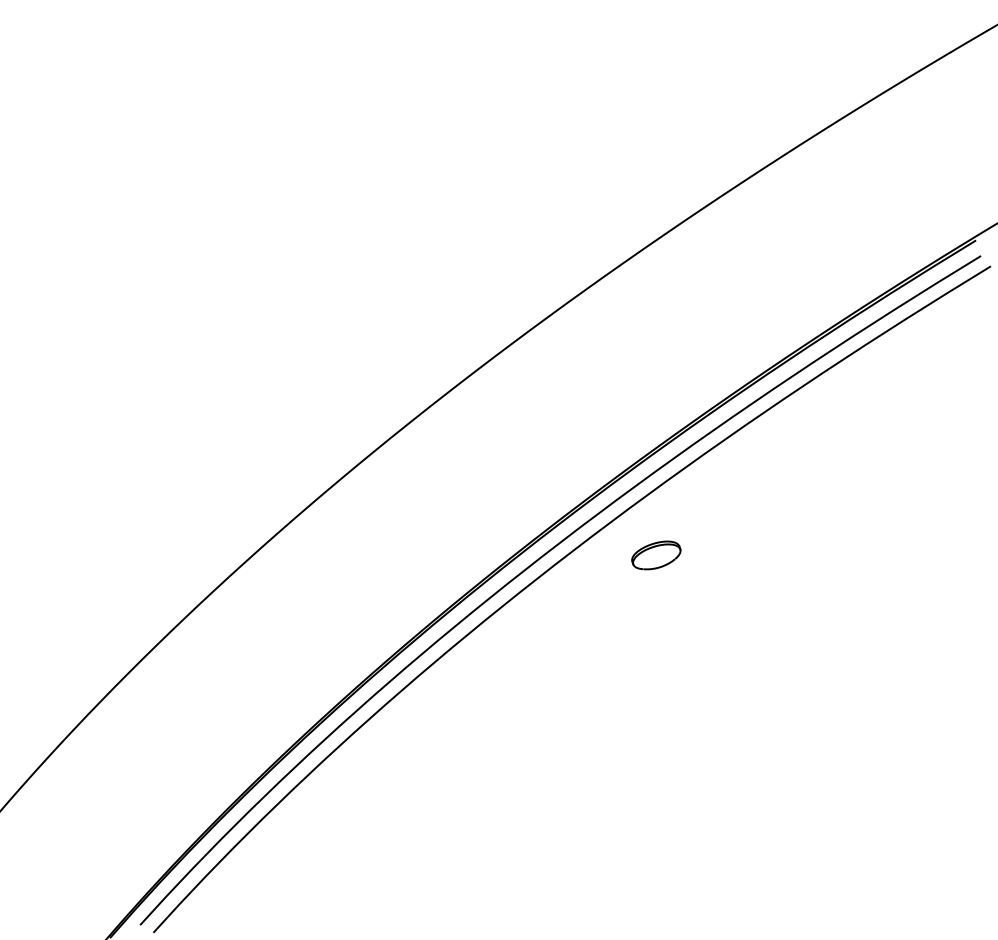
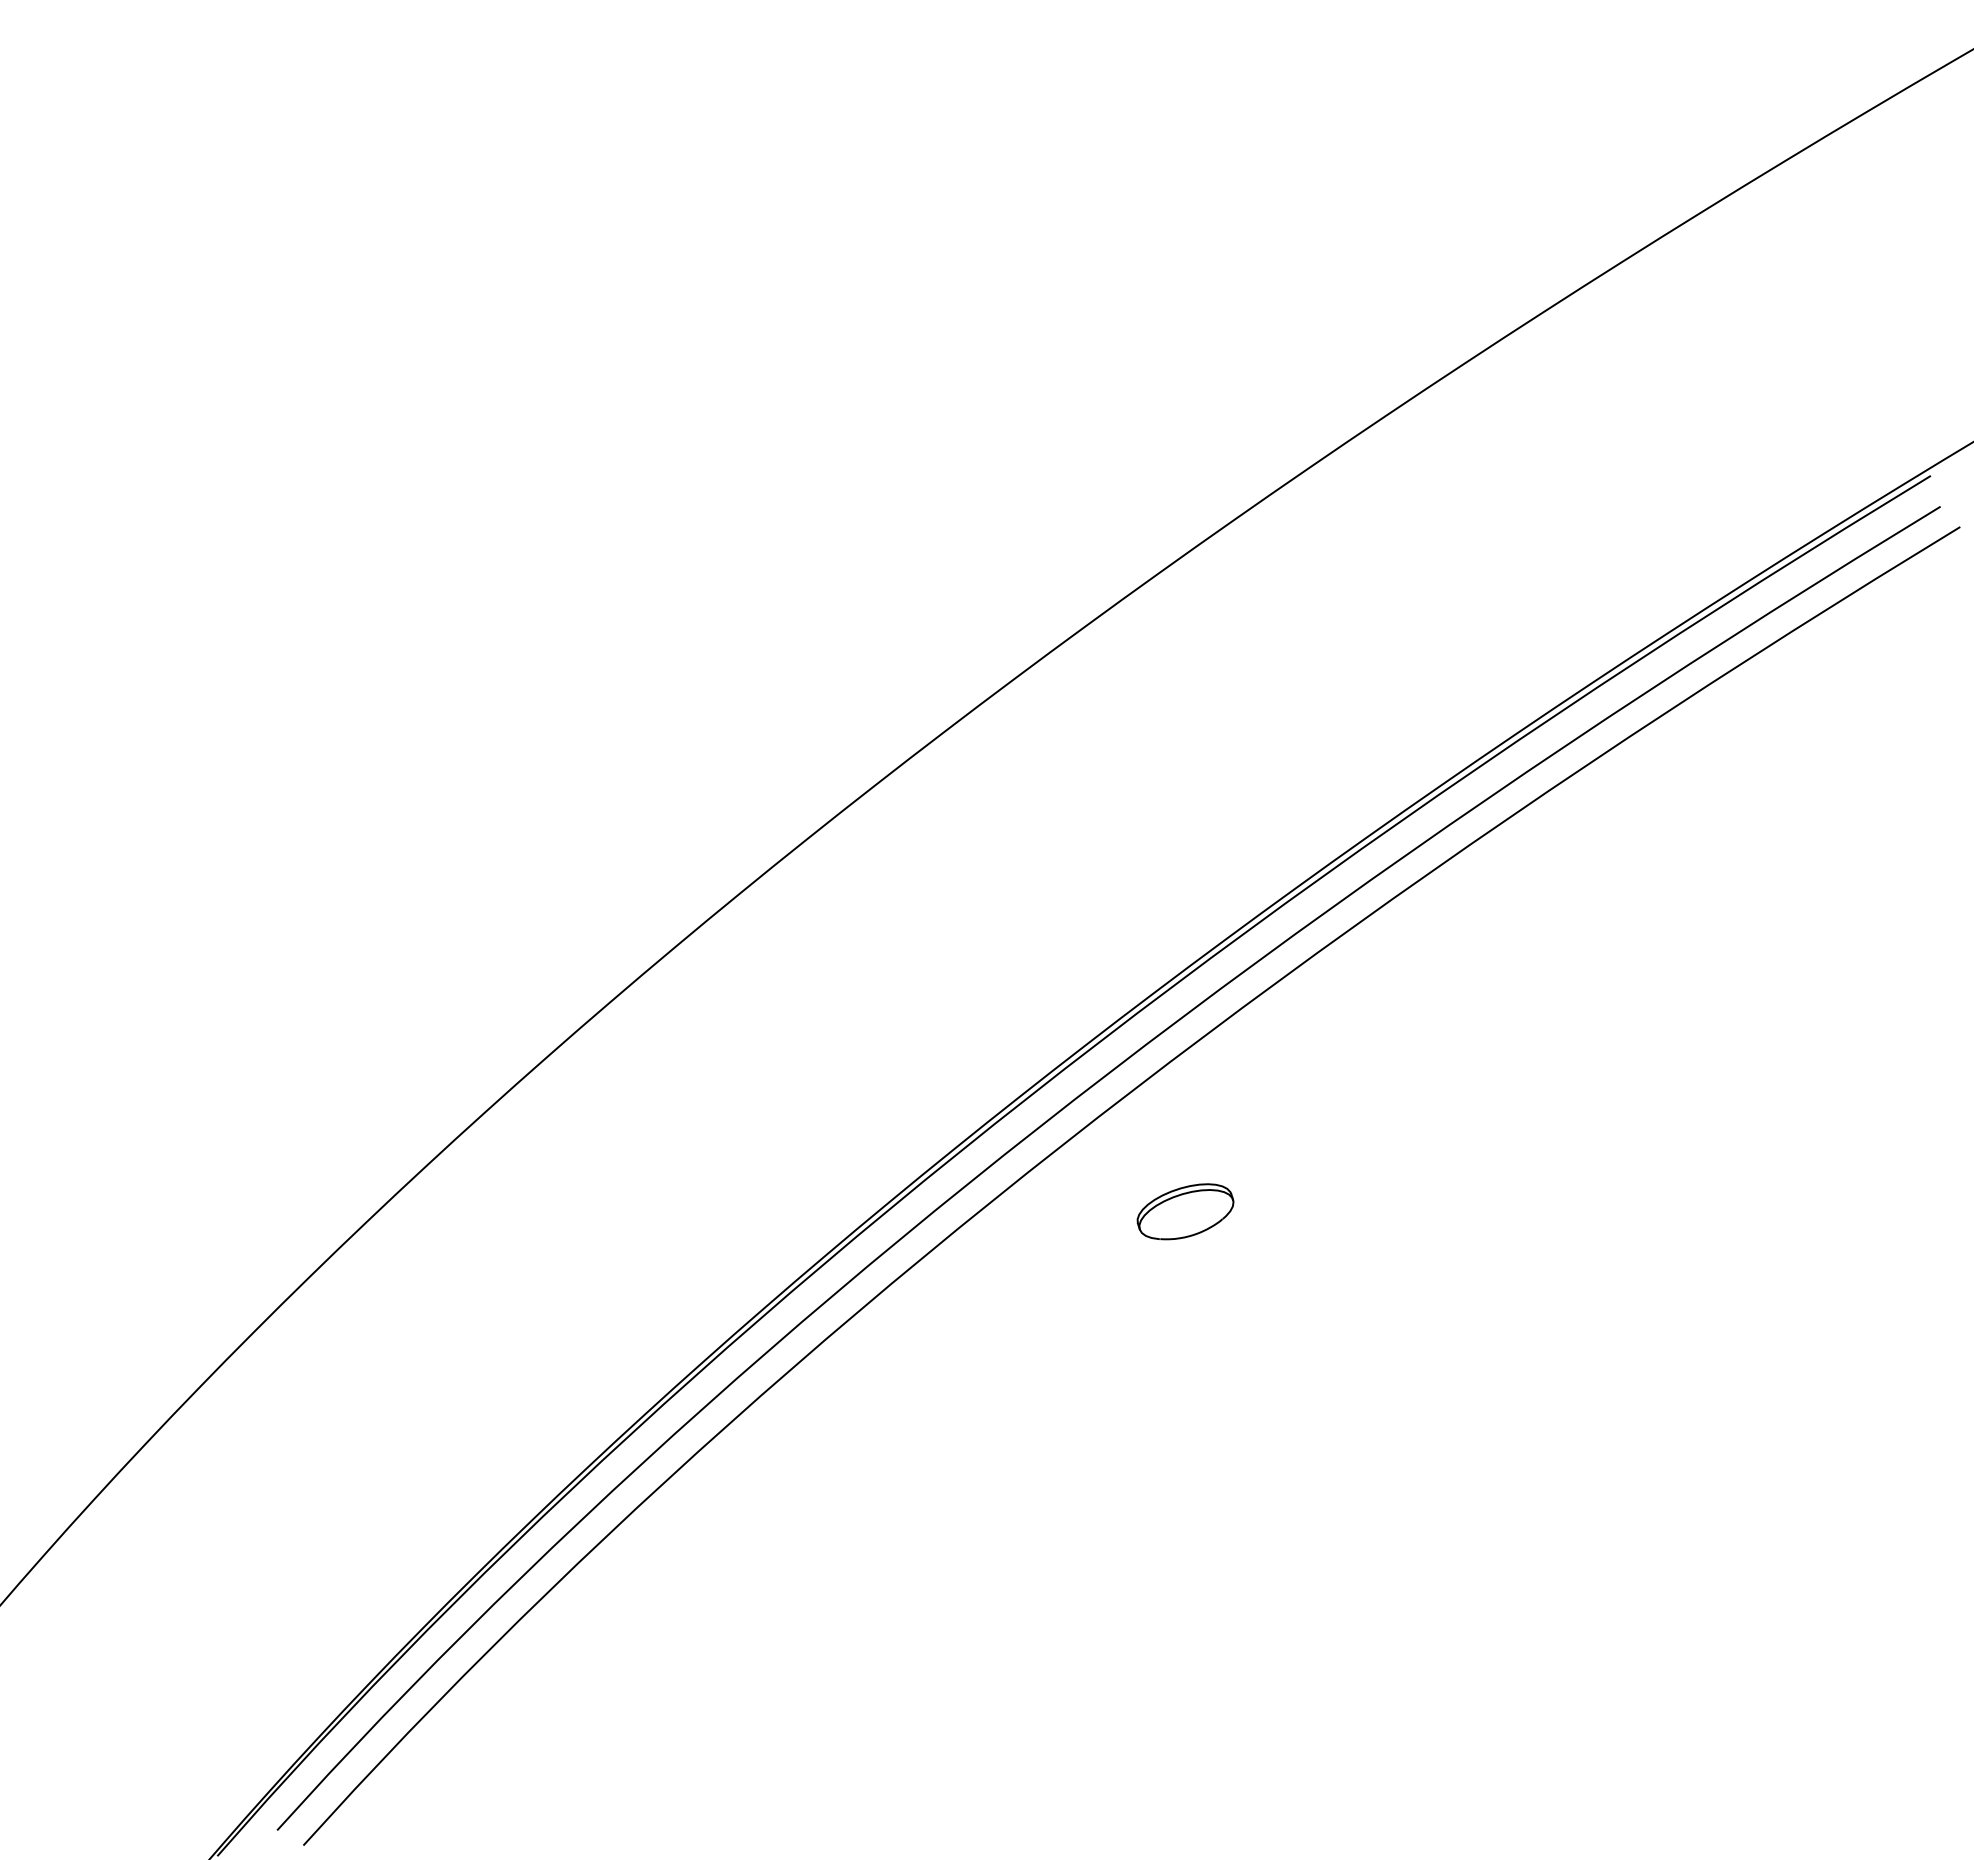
part: (656, 555) -> (1185, 1211), moved

